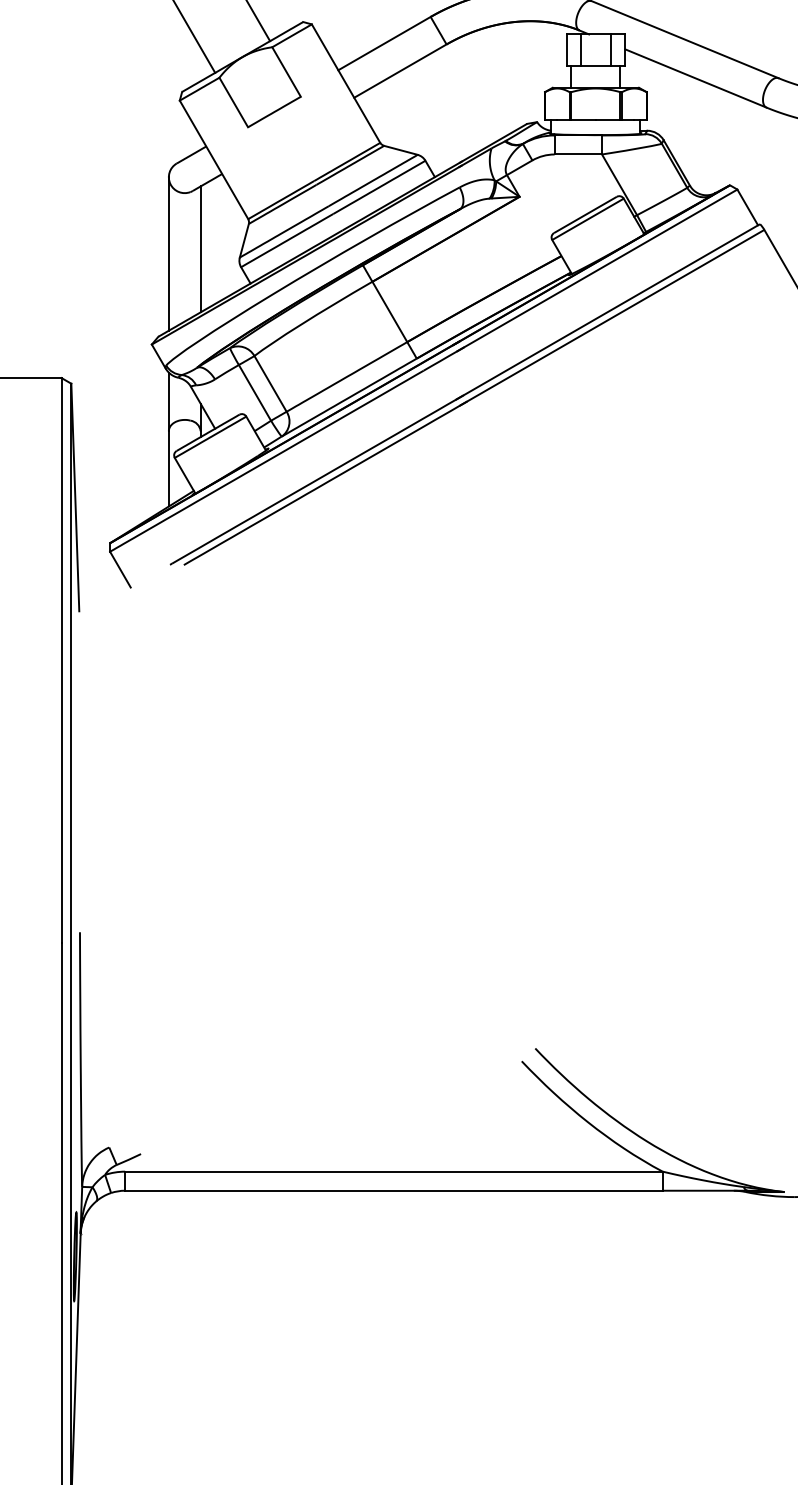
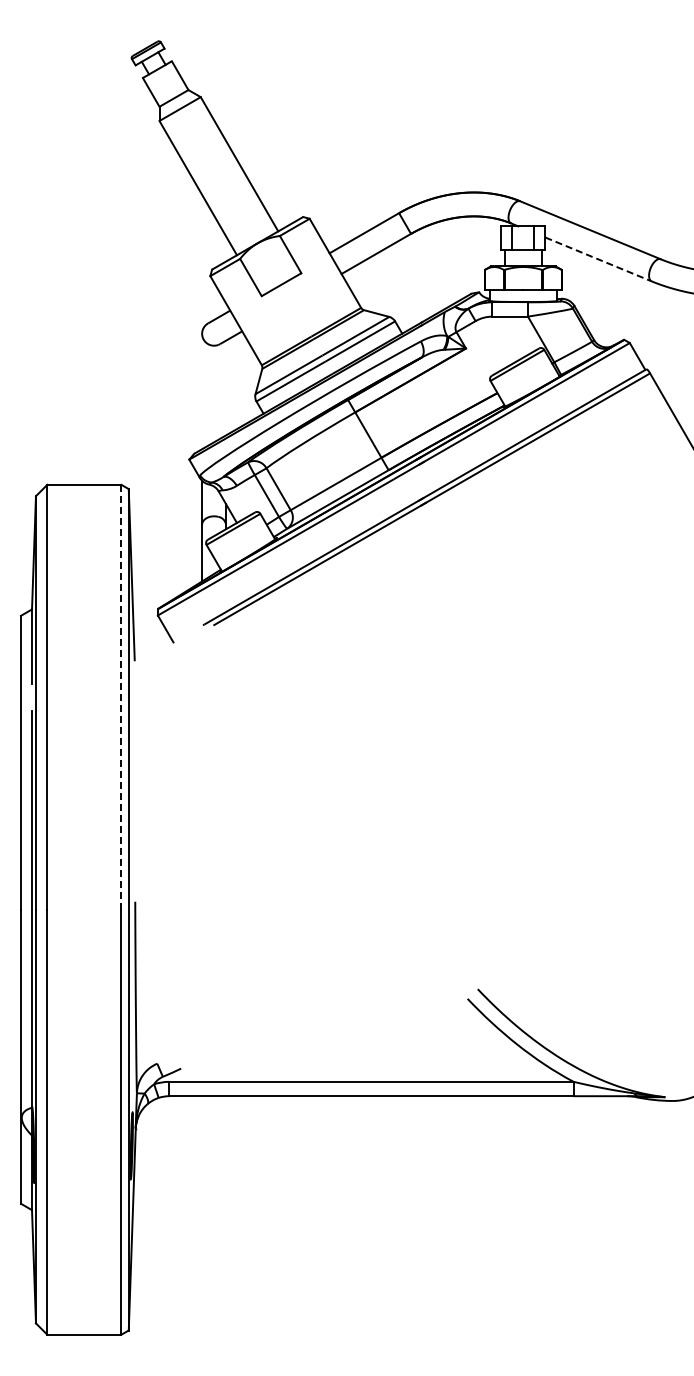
line: (695, 78) -> (598, 259), solid -> dashed
line: (201, 248) -> (226, 387), removed
line: (169, 253) -> (202, 391), removed
line: (61, 659) -> (121, 696), solid -> dashed

